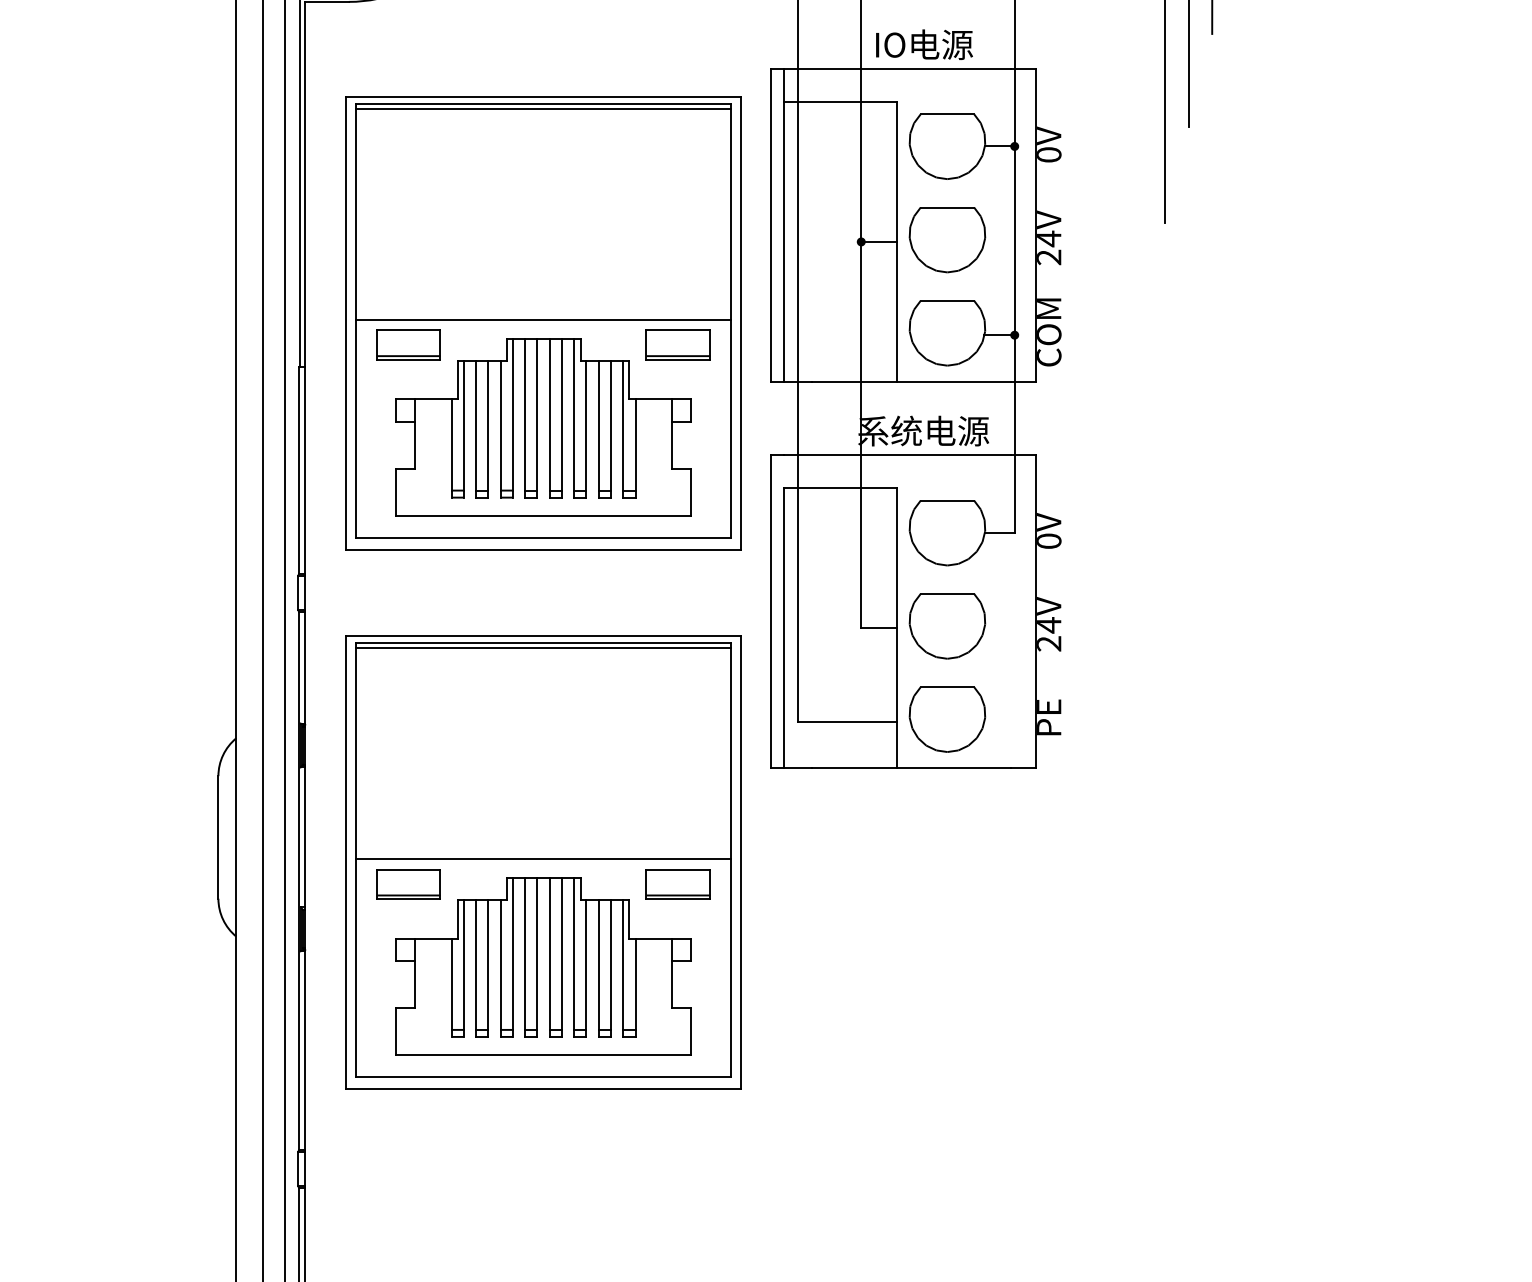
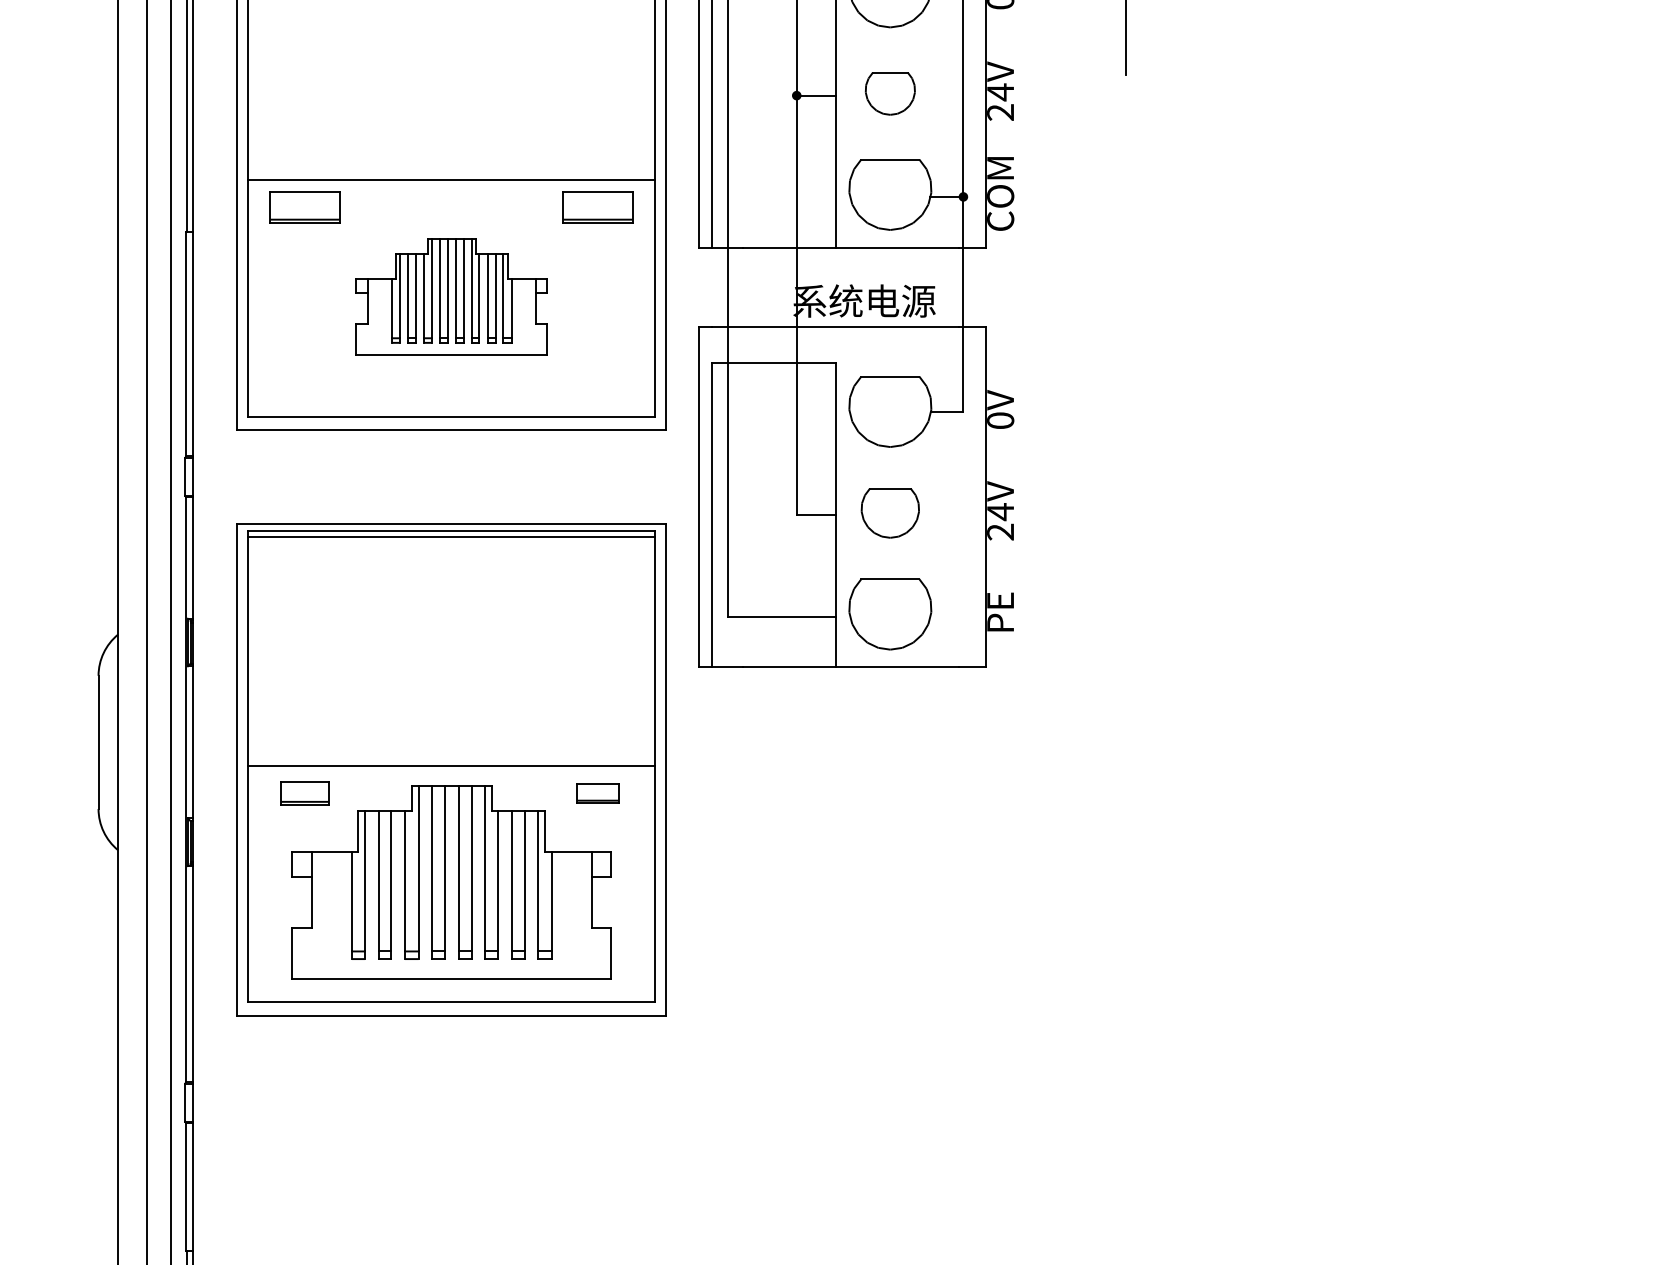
part: (947, 240) -> (890, 94), size x0.6
part: (543, 427) -> (451, 297), size x0.6
part: (947, 626) -> (890, 513), size x0.7
part: (408, 884) -> (304, 793), size x0.7
part: (677, 884) -> (597, 793), size x0.6

